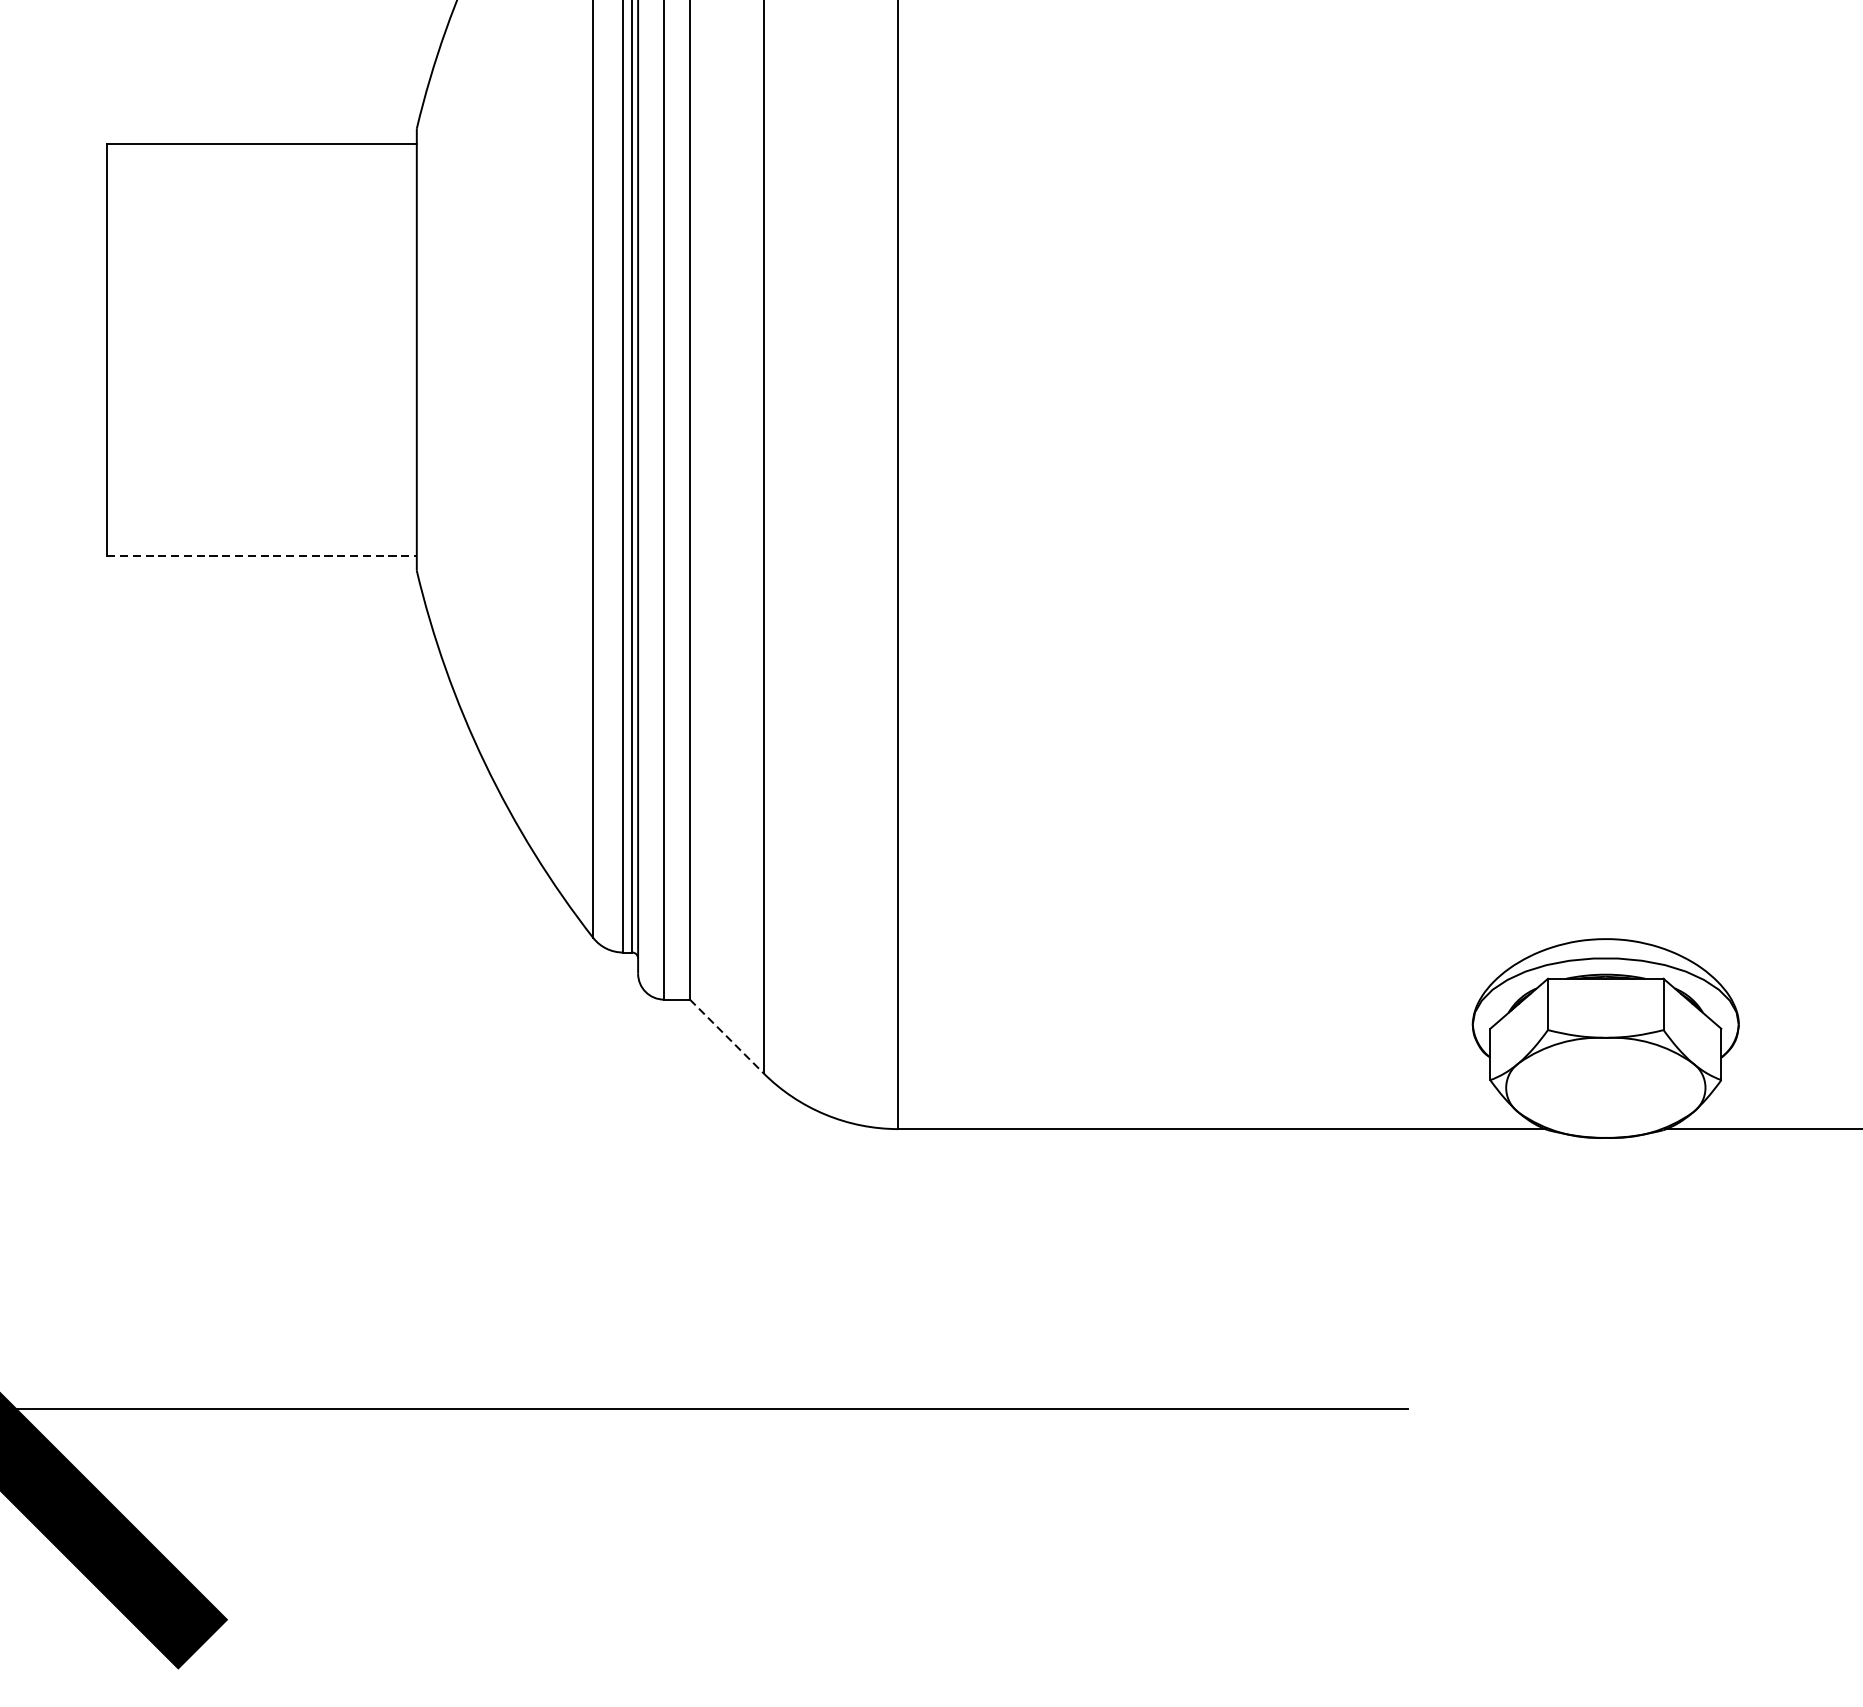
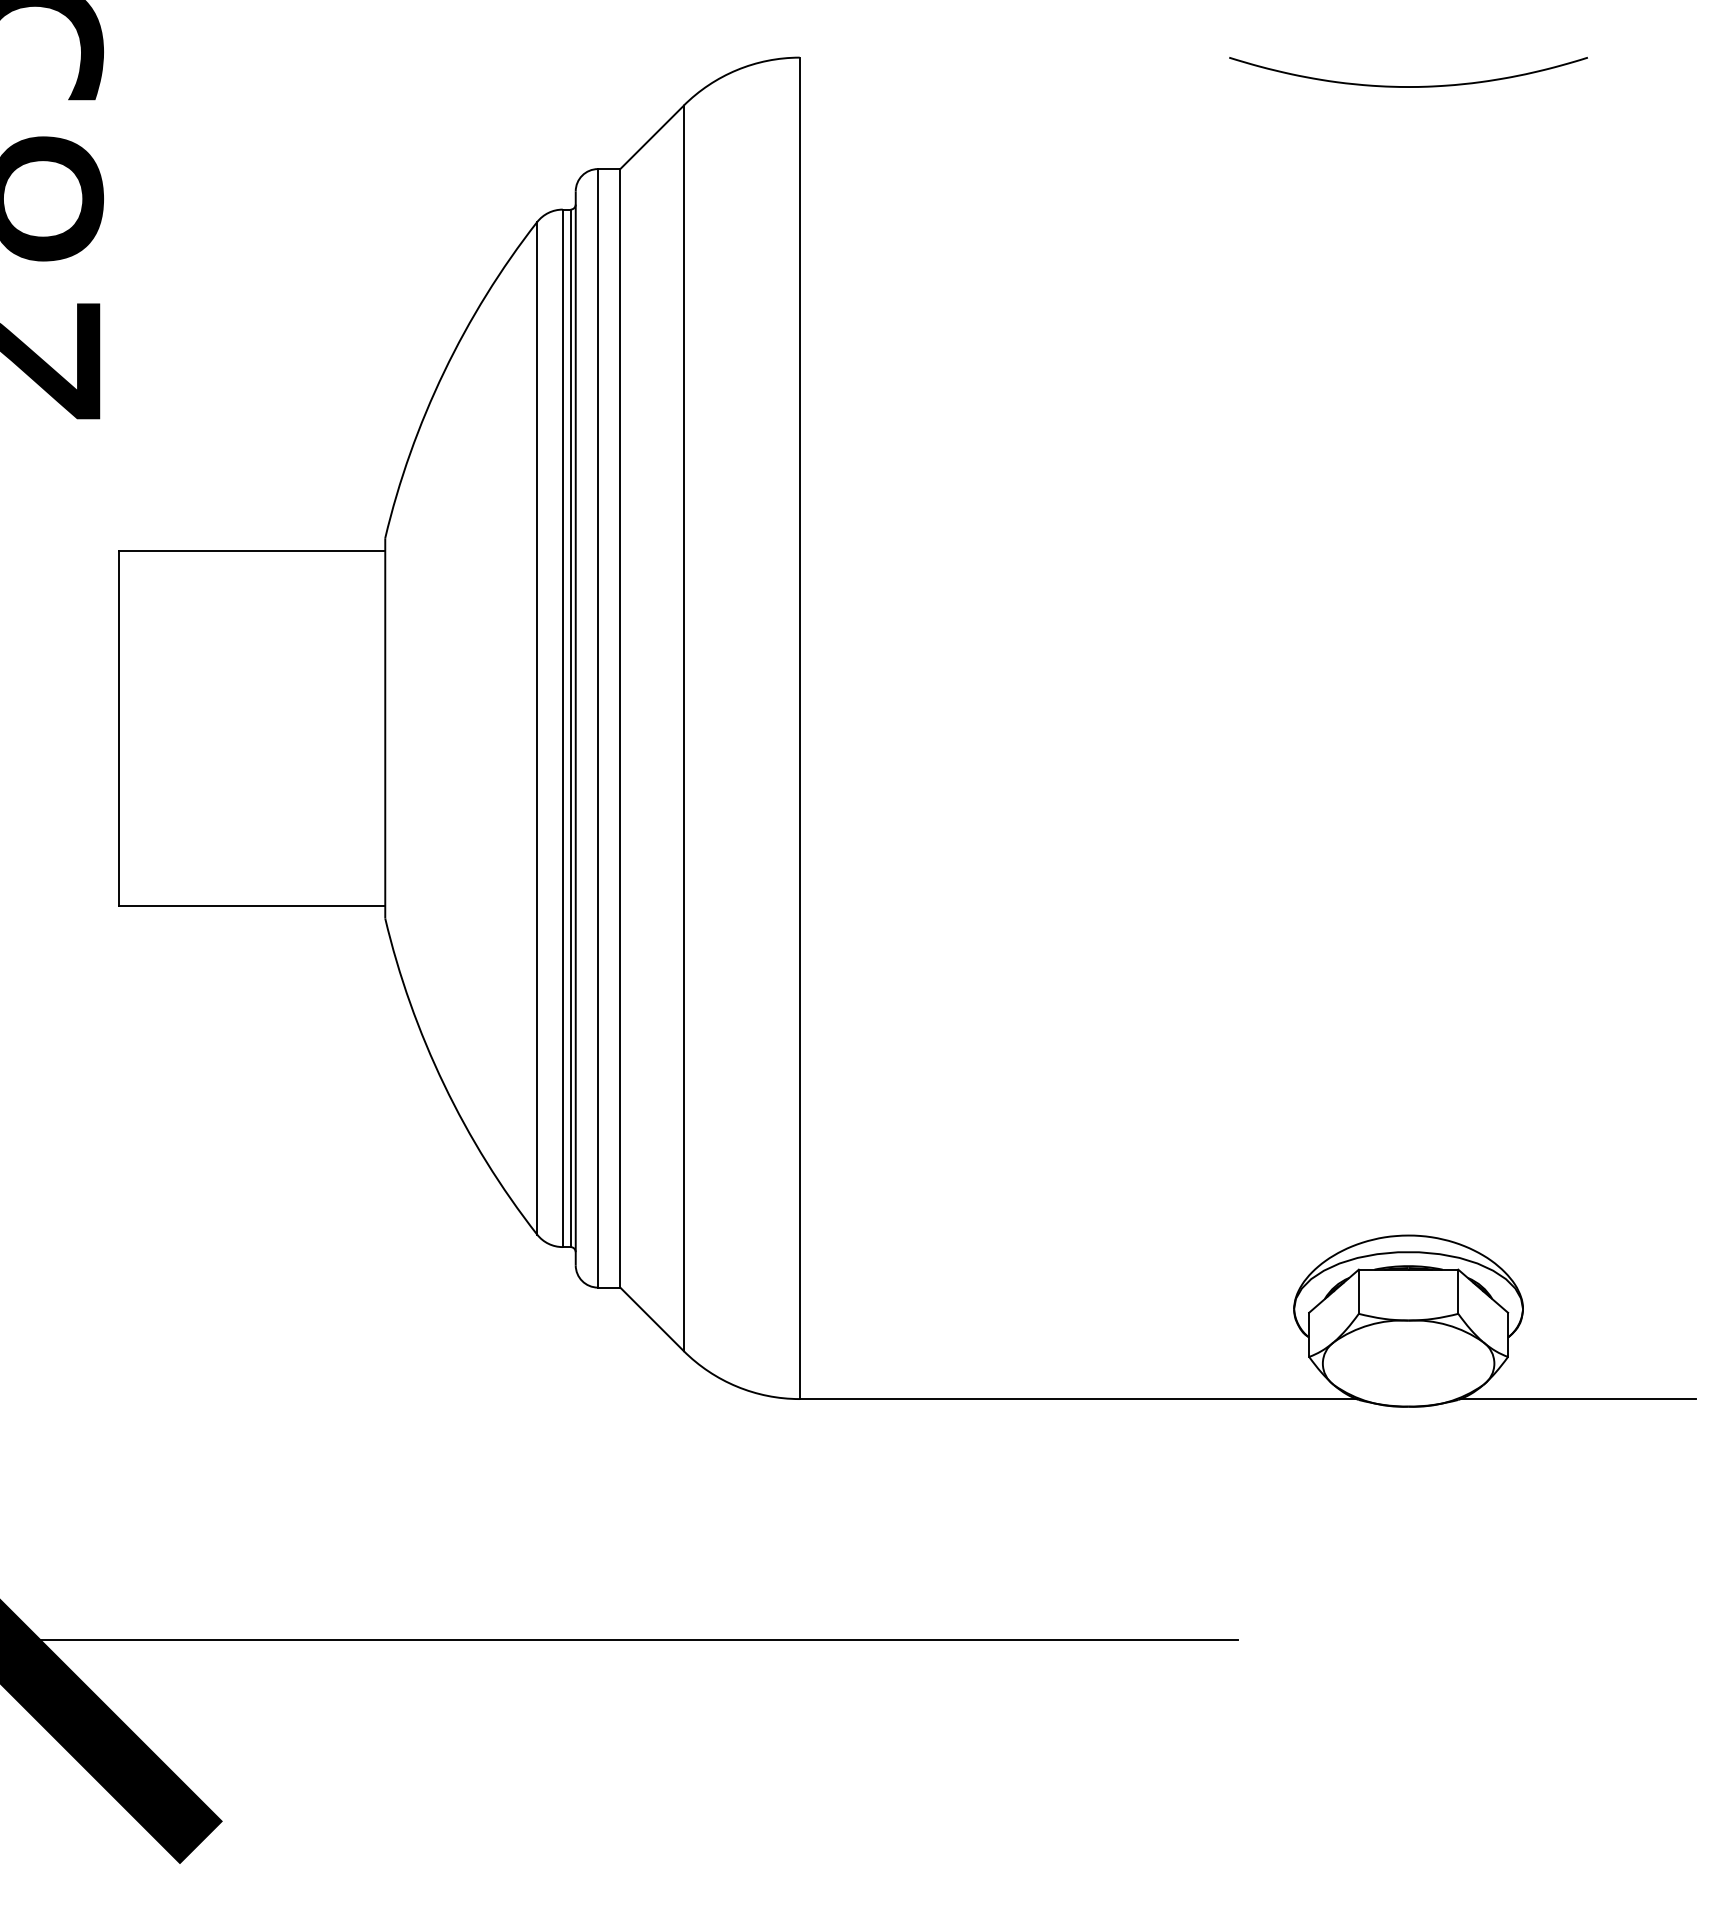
line: (262, 555) -> (252, 905), dashed -> solid
line: (727, 1036) -> (652, 1319), dashed -> solid

